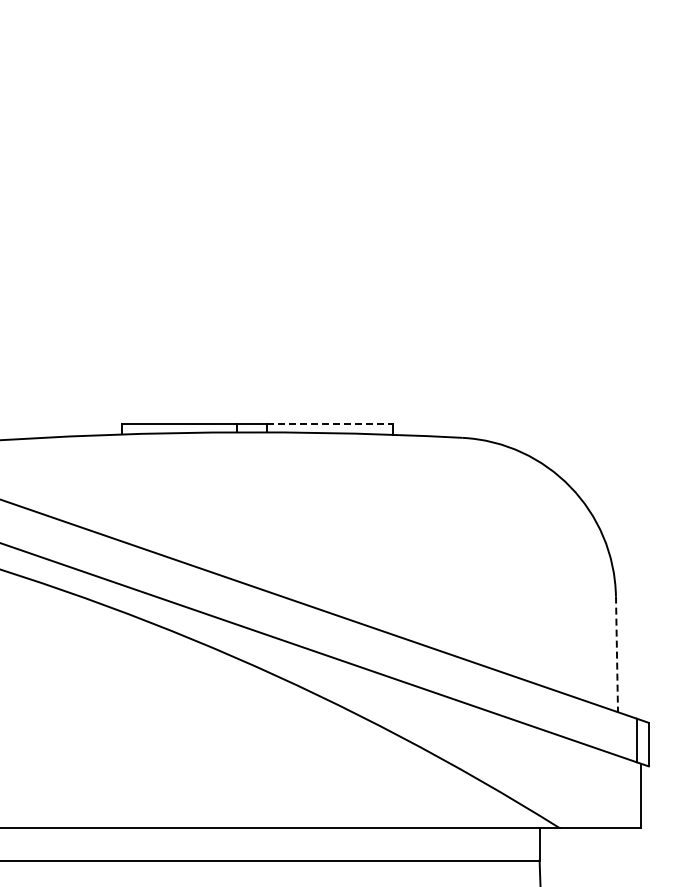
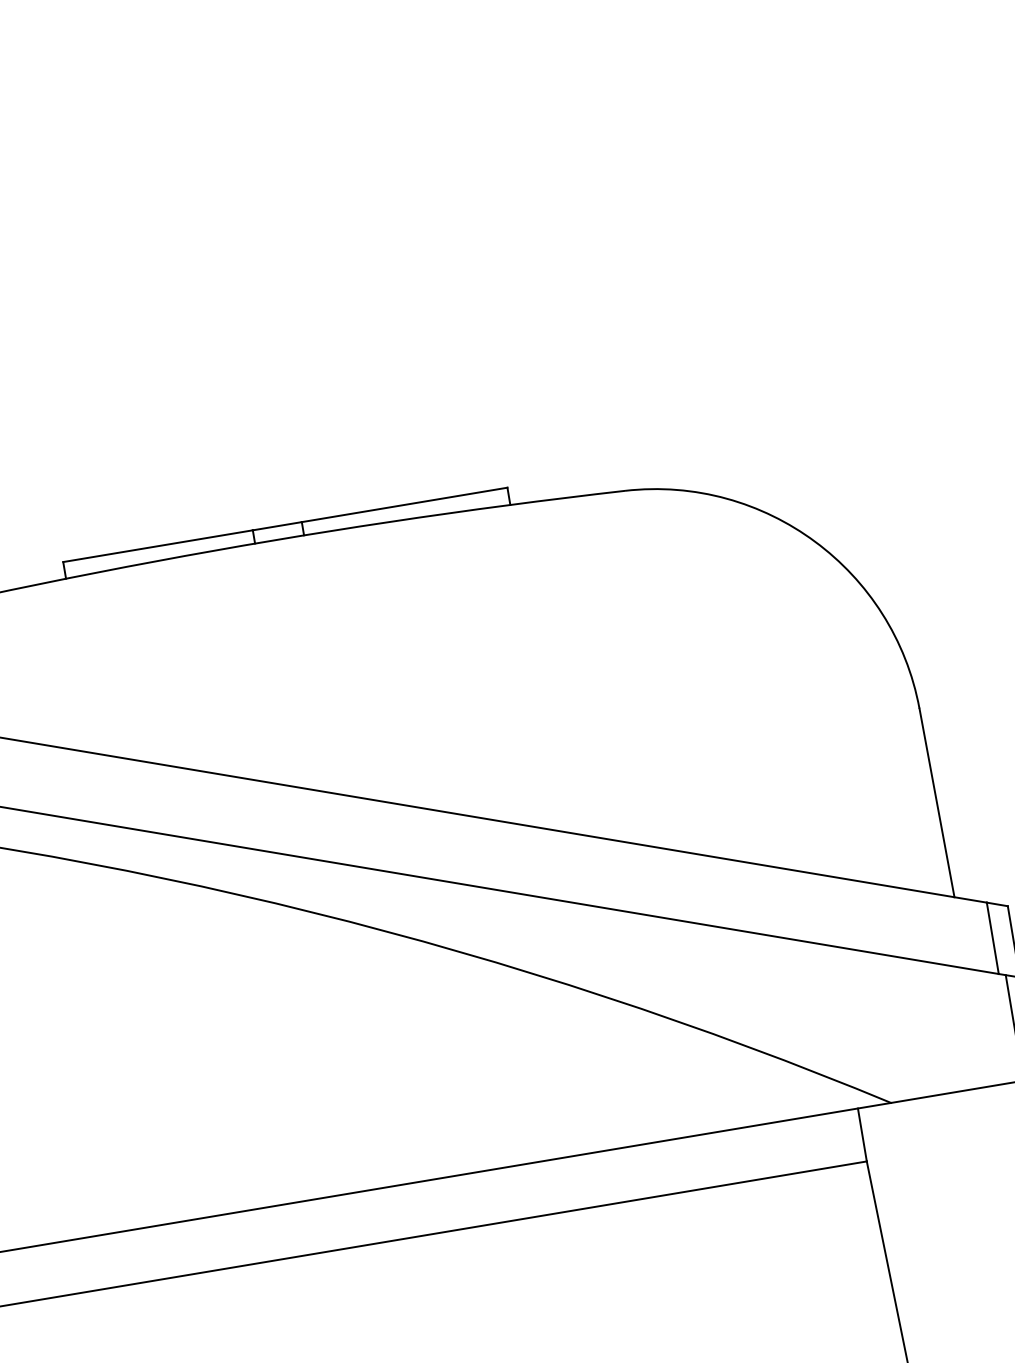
line: (330, 424) -> (405, 505), dashed -> solid
line: (617, 654) -> (937, 802), dashed -> solid

